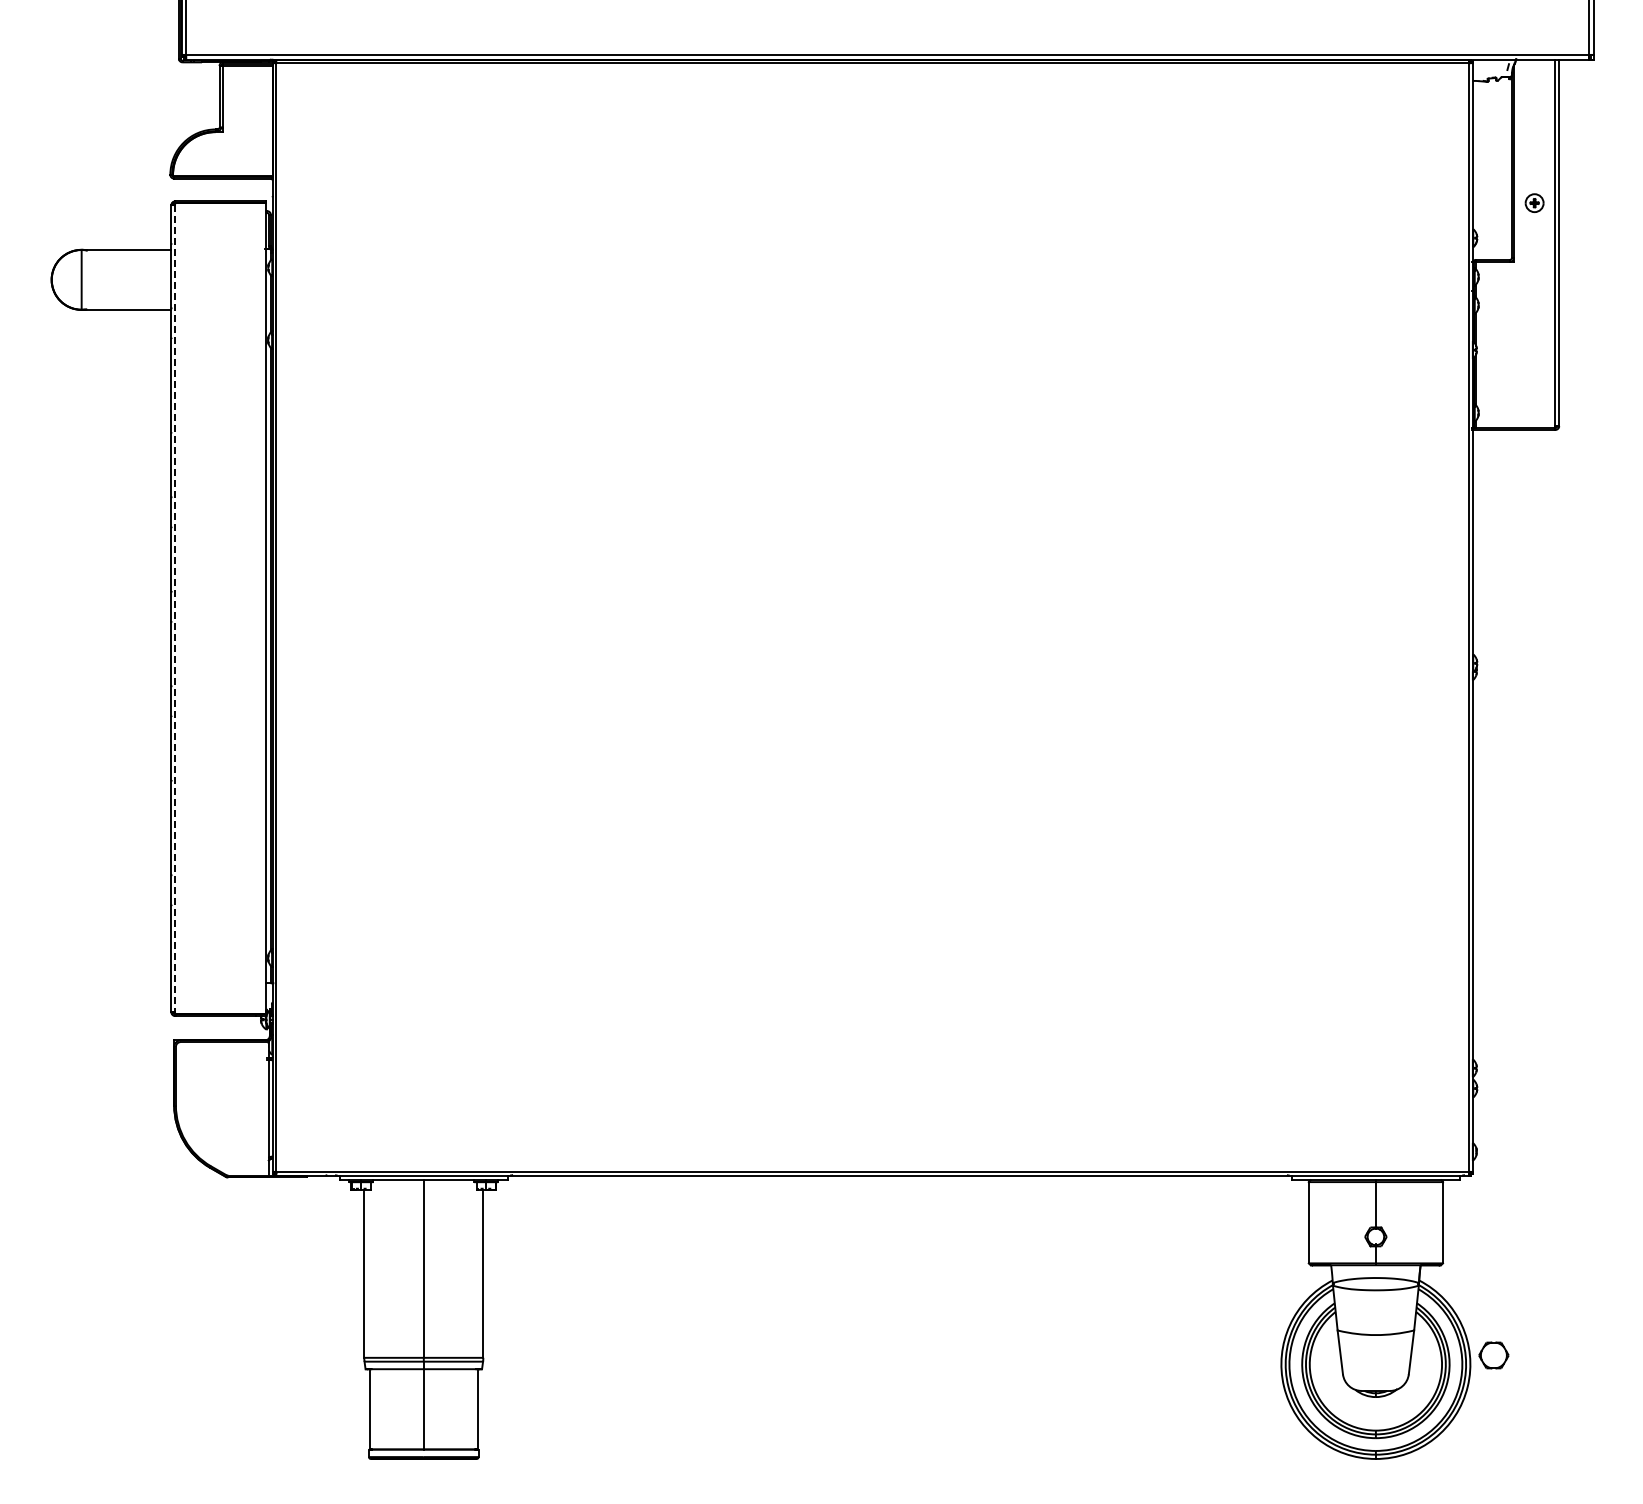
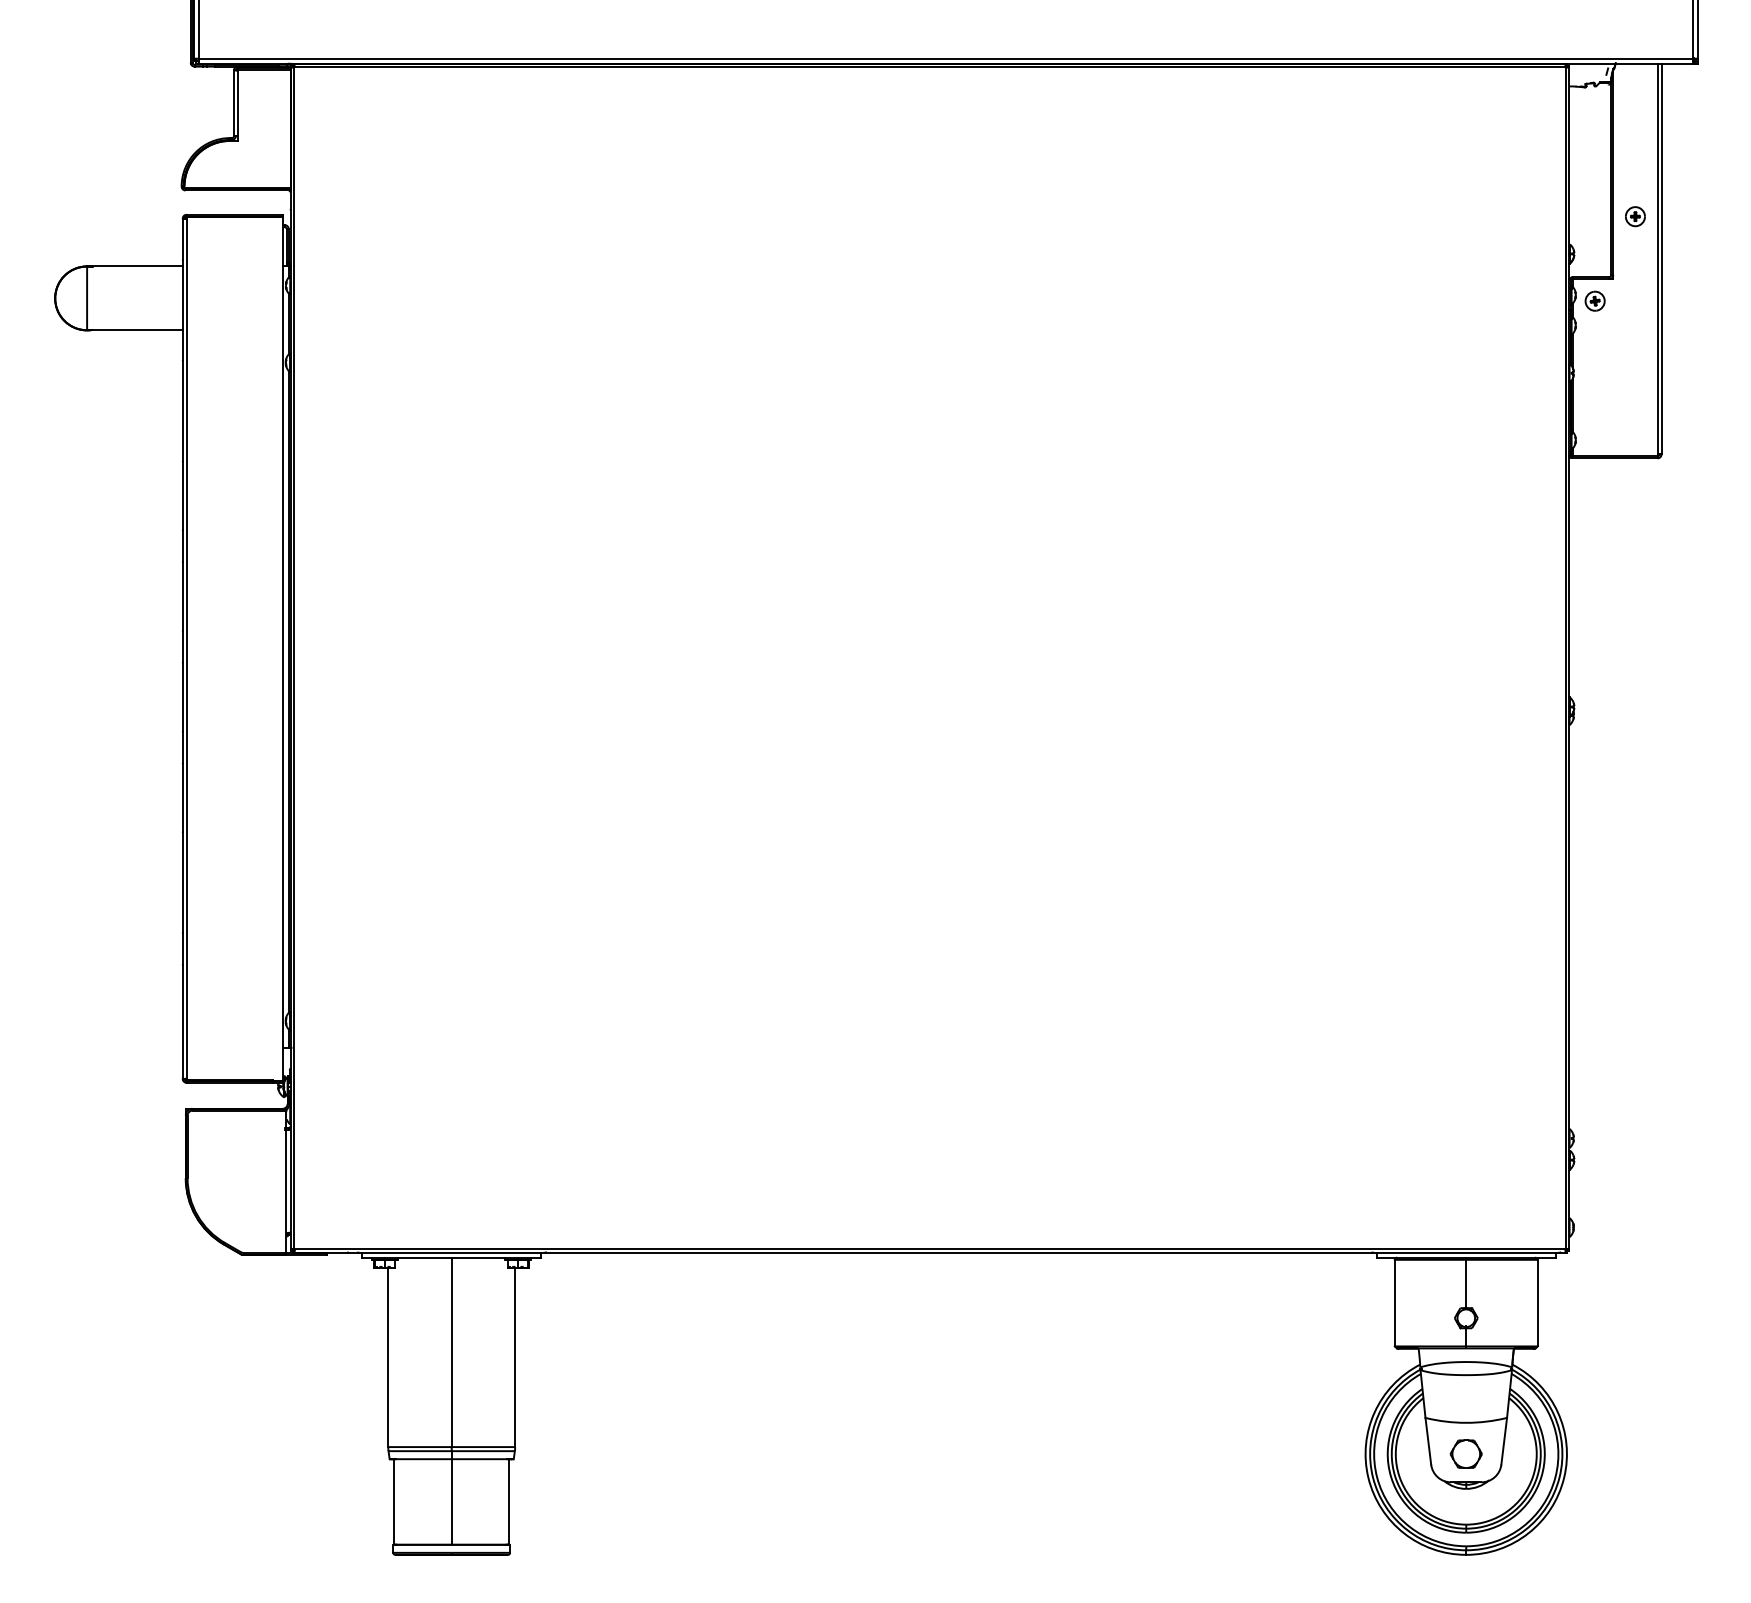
part: (1496, 282) -> (1594, 301), added
line: (175, 608) -> (187, 648), dashed -> solid
part: (1493, 1355) -> (1465, 1454), moved

